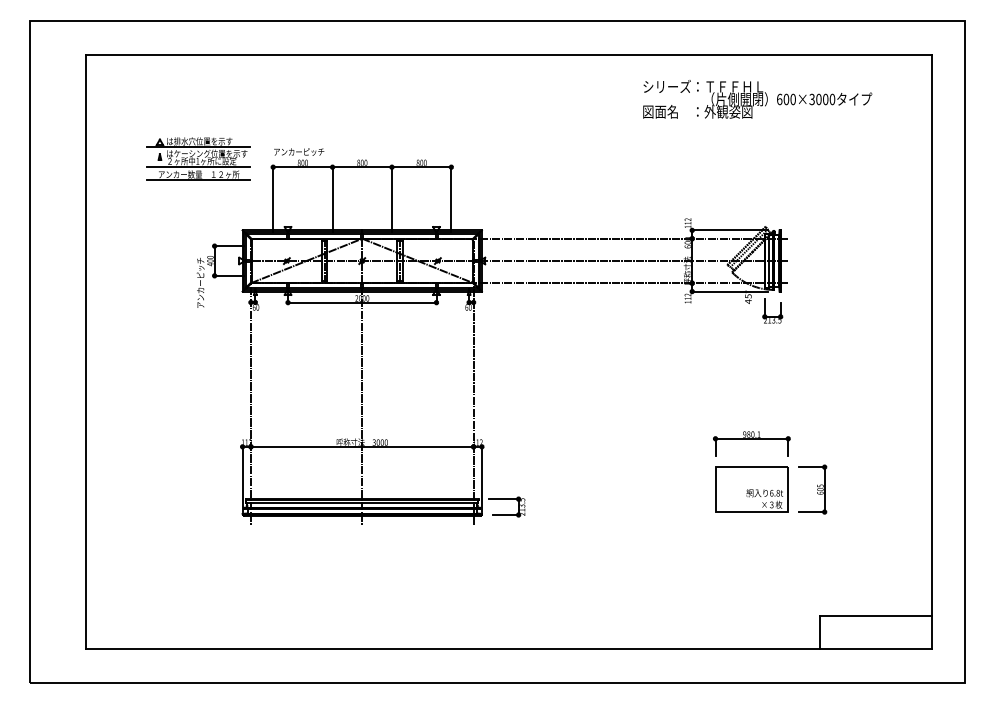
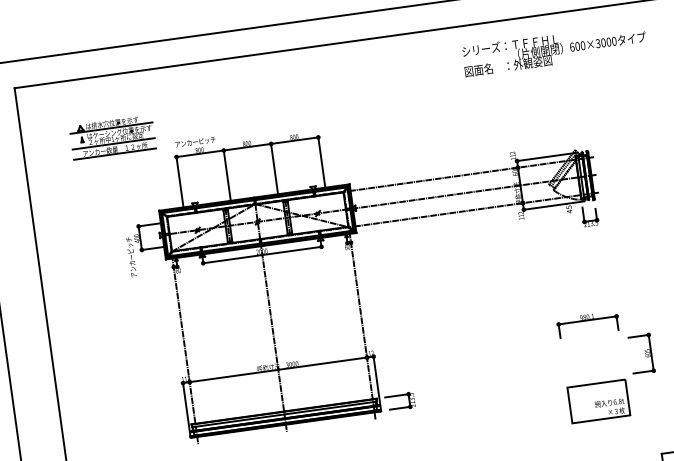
part: (198, 158) -> (113, 136), moved
part: (751, 489) -> (598, 401), moved

